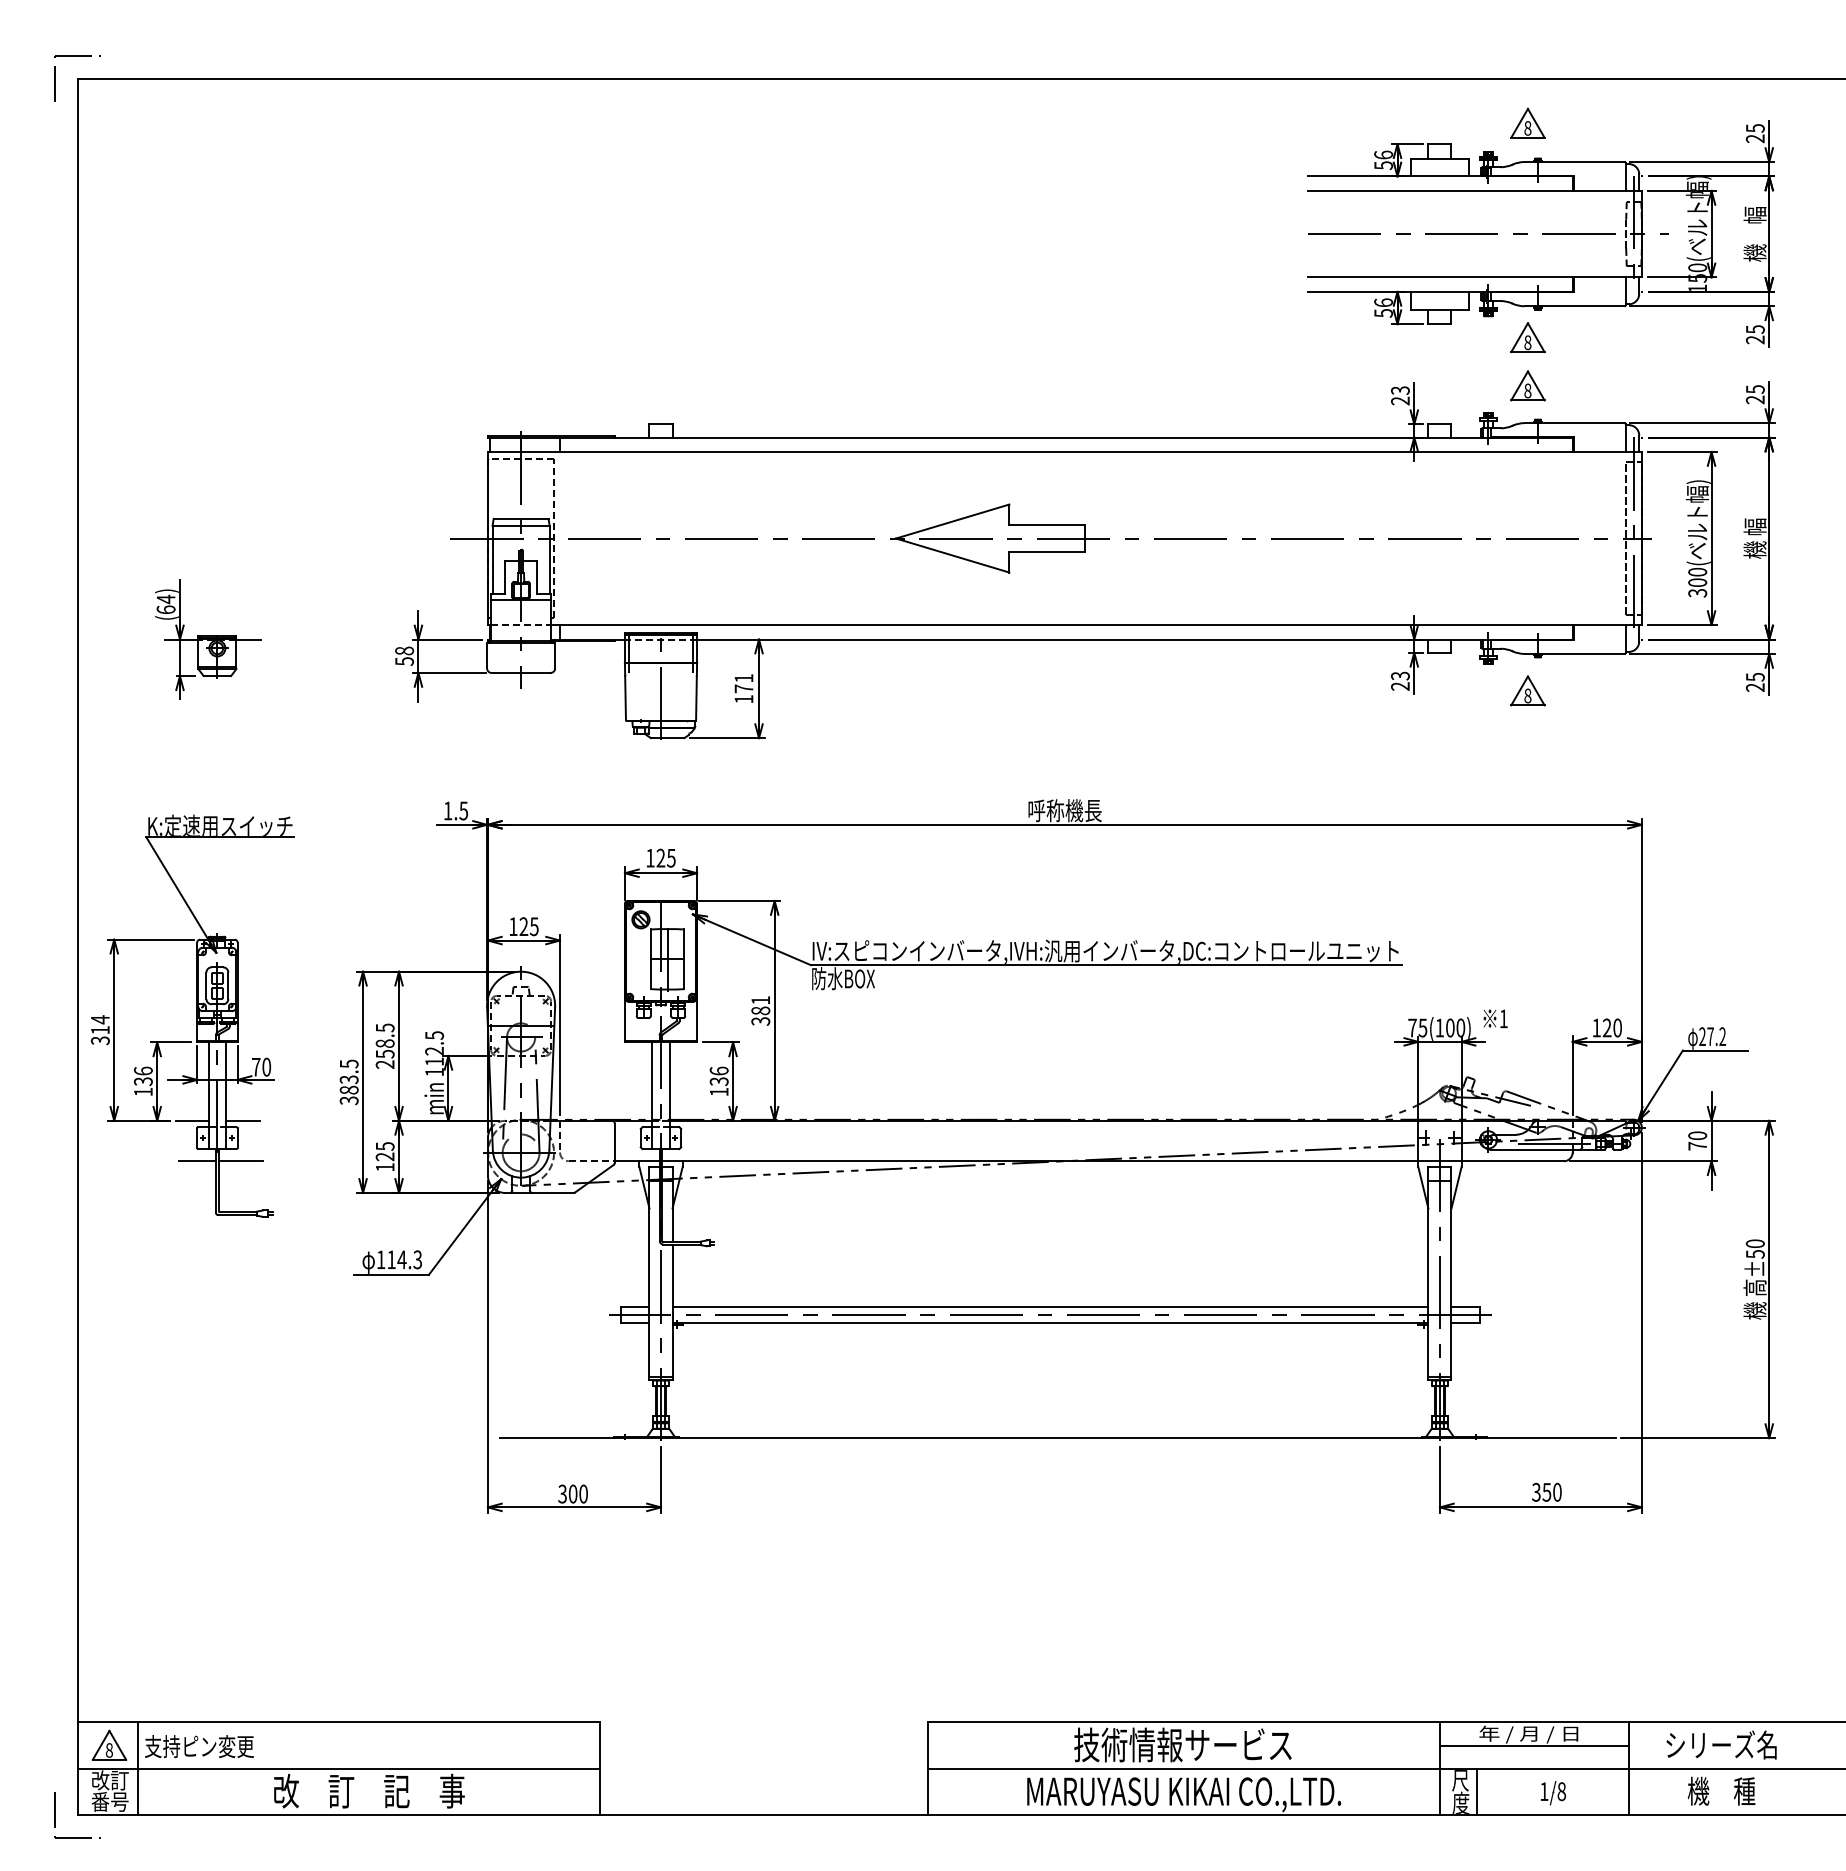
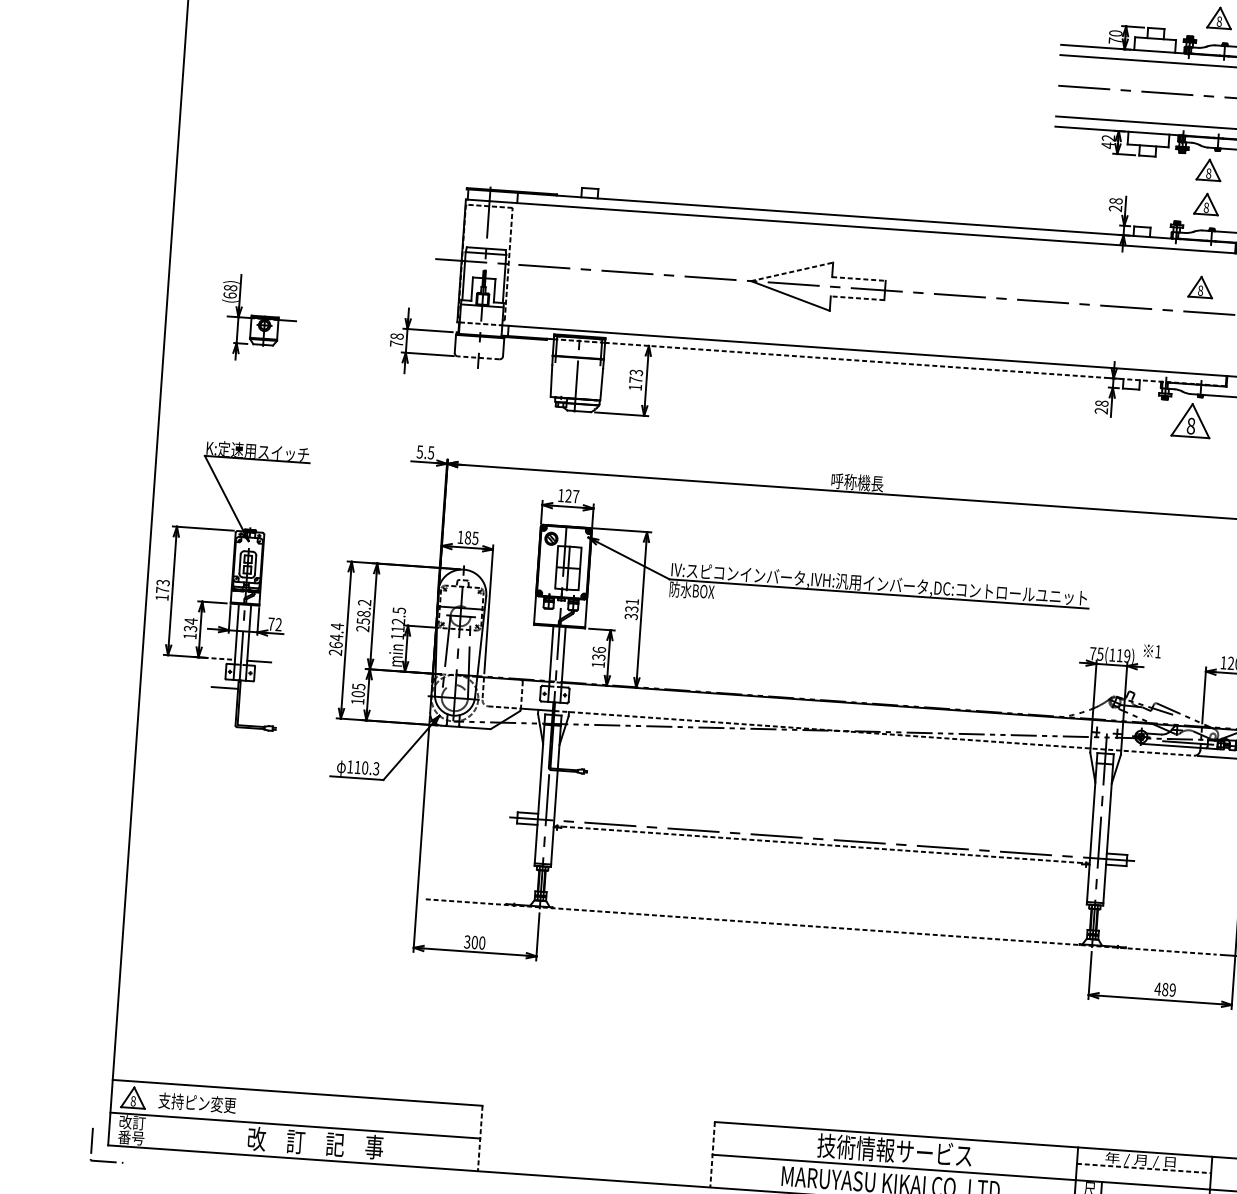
text: (1383, 160) -> (1115, 37), 56 -> 70
text: (1383, 308) -> (1108, 142), 56 -> 42
text: (1400, 390) -> (1116, 201), 23 -> 28
part: (1527, 502) -> (1200, 286), added
line: (953, 521) -> (792, 271), solid -> dashed
line: (1047, 524) -> (859, 278), solid -> dashed
line: (1047, 552) -> (857, 298), solid -> dashed
text: (165, 599) -> (230, 288), (64) -> (68)
line: (1134, 639) -> (915, 364), solid -> dashed
text: (404, 661) -> (396, 343), 58 -> 78
line: (520, 672) -> (478, 357), solid -> dashed
text: (1400, 675) -> (1101, 403), 23 -> 28
text: (743, 678) -> (636, 372), 171 -> 173
part: (1527, 690) -> (1191, 420), size x1.6
text: (447, 810) -> (419, 451), 1.5 -> 5.5
text: (671, 858) -> (576, 496), 125 -> 127
text: (523, 926) -> (467, 537), 125 -> 185
text: (760, 1010) -> (631, 609), 381 -> 331
text: (384, 1027) -> (364, 602), 258.5 -> 258.2
text: (1455, 1027) -> (1123, 655), 75(100) -> 75(119)
text: (99, 1030) -> (162, 590), 314 -> 173
text: (266, 1066) -> (278, 624), 70 -> 72
text: (142, 1070) -> (190, 620), 136 -> 134
text: (348, 1082) -> (335, 639), 383.5 -> 264.4
line: (192, 1120) -> (223, 658), solid -> dashed
line: (614, 1142) -> (521, 695), solid -> dashed
text: (384, 1156) -> (357, 693), 125 -> 105
line: (240, 1161) -> (255, 690), removed
line: (1113, 1161) -> (874, 733), solid -> dashed
text: (401, 1259) -> (364, 767), 114.3 -> 110.3
line: (1050, 1307) -> (822, 833), removed
line: (1050, 1322) -> (821, 844), solid -> dashed
line: (1057, 1438) -> (820, 927), solid -> dashed
text: (1546, 1491) -> (1165, 989), 350 -> 489
line: (1534, 1745) -> (1143, 1168), solid -> dashed
line: (138, 1768) -> (153, 1115), removed
line: (599, 1769) -> (479, 1139), solid -> dashed
line: (927, 1769) -> (712, 1155), solid -> dashed

